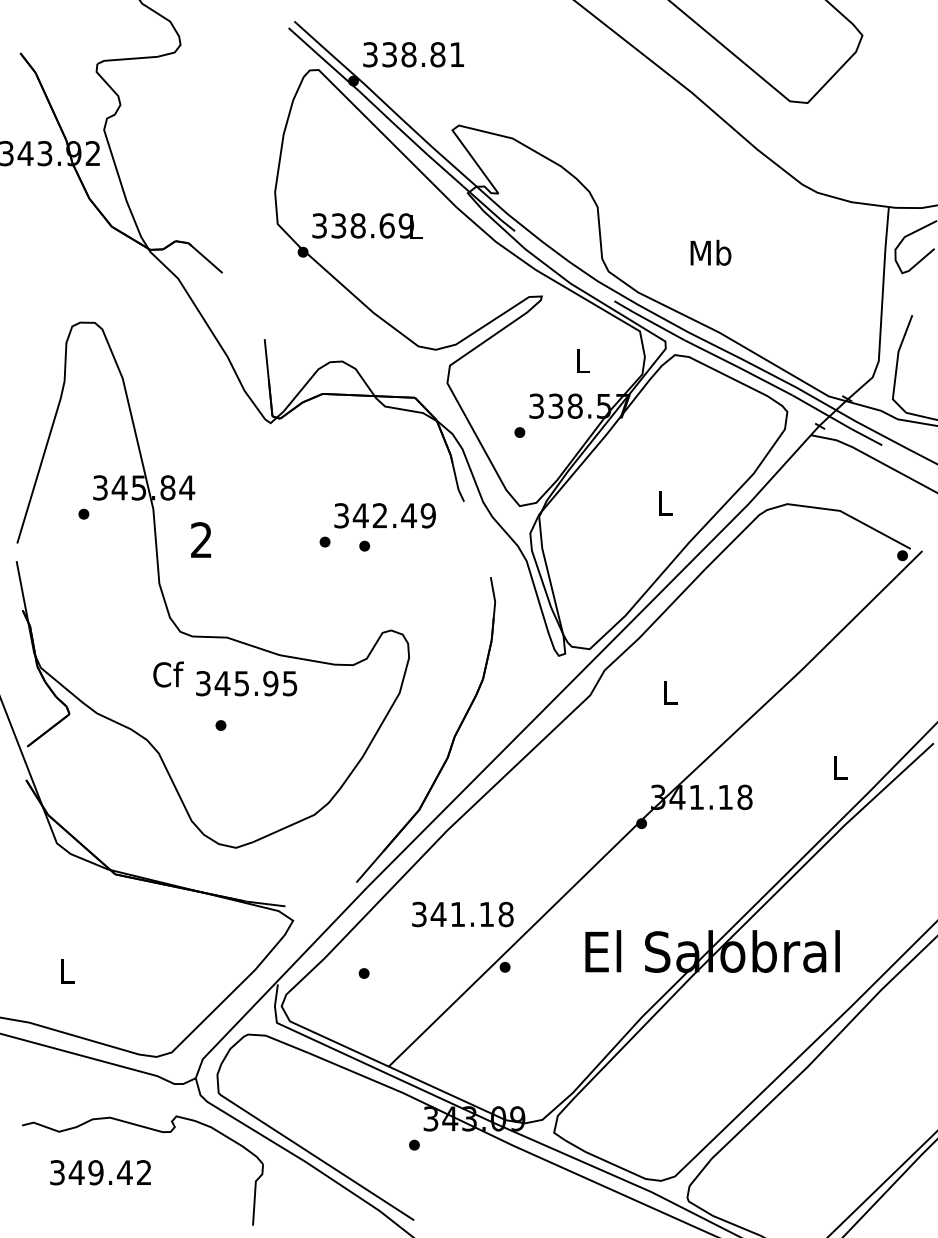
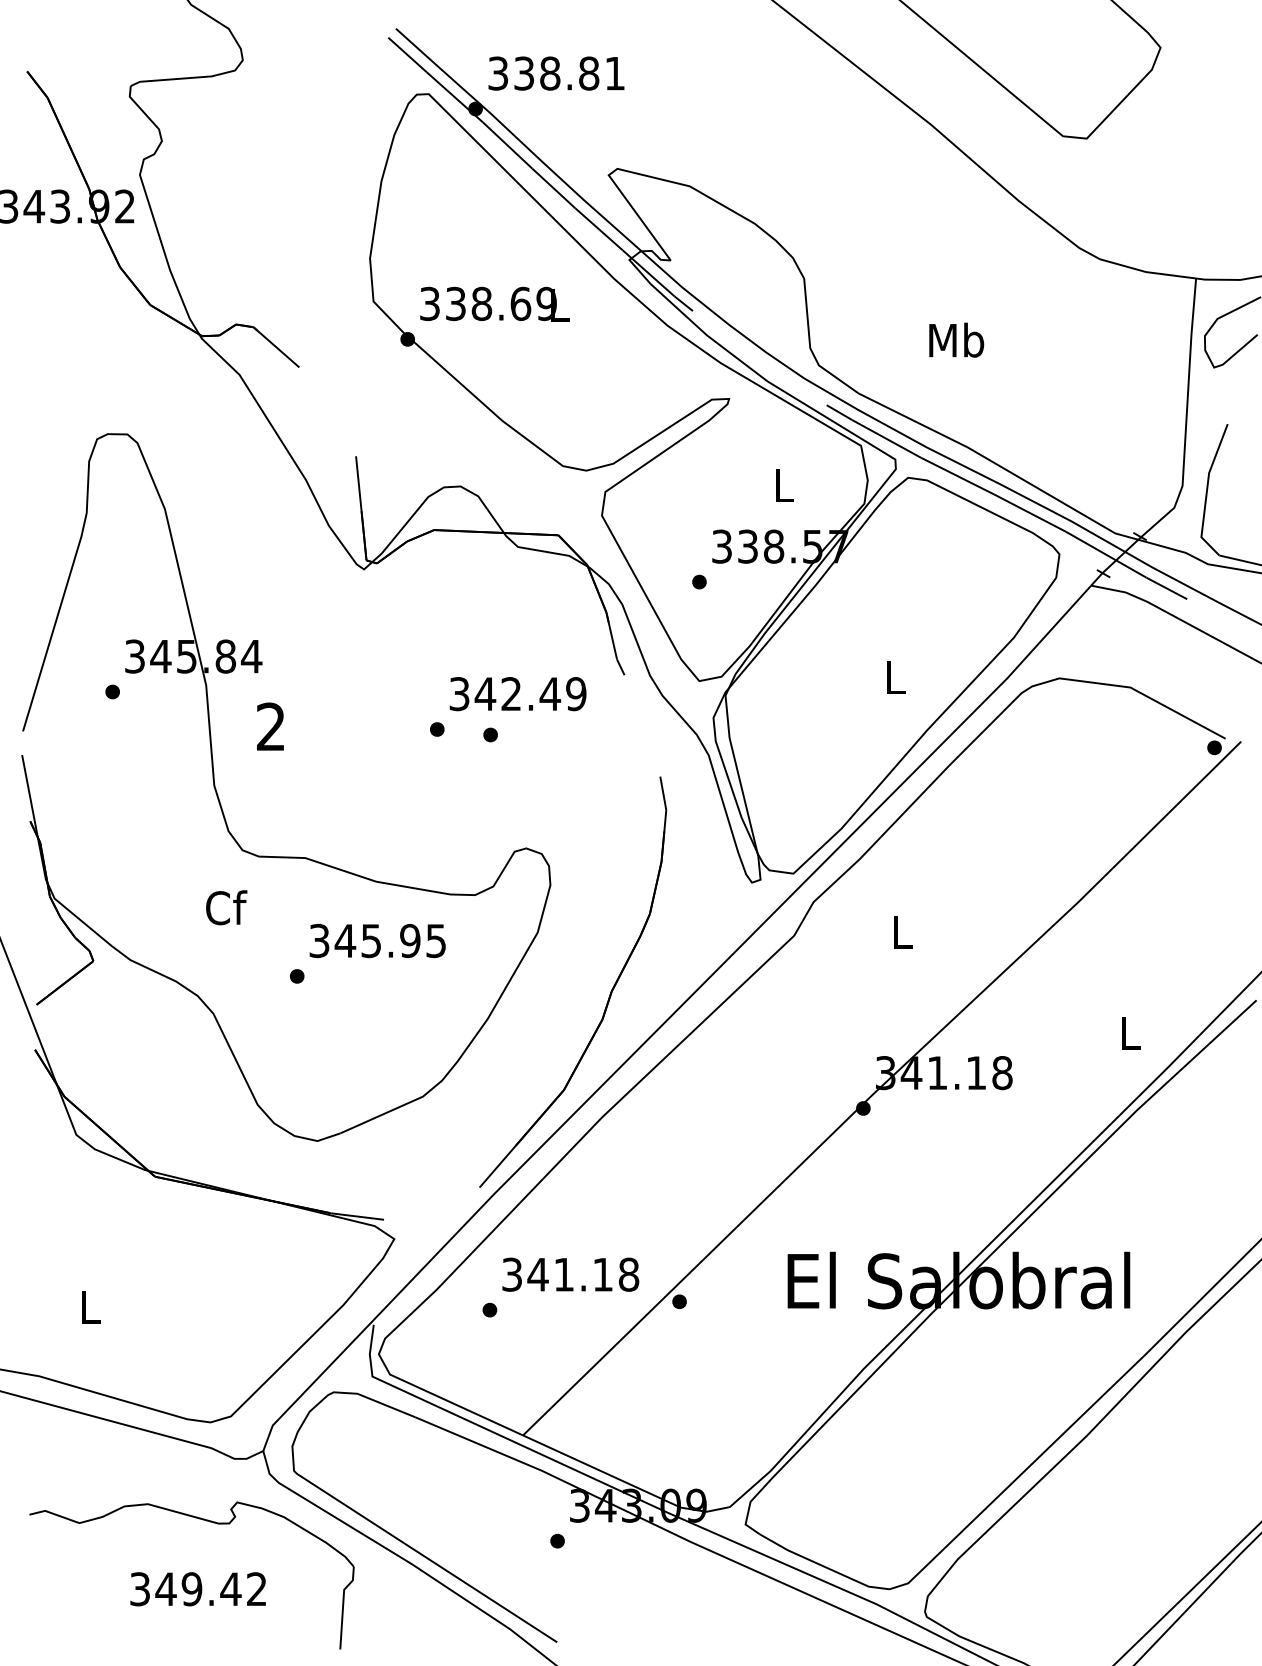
text: (246, 684) -> (377, 941), moved
text: (462, 914) -> (570, 1274), moved
text: (100, 1172) -> (197, 1589), moved

